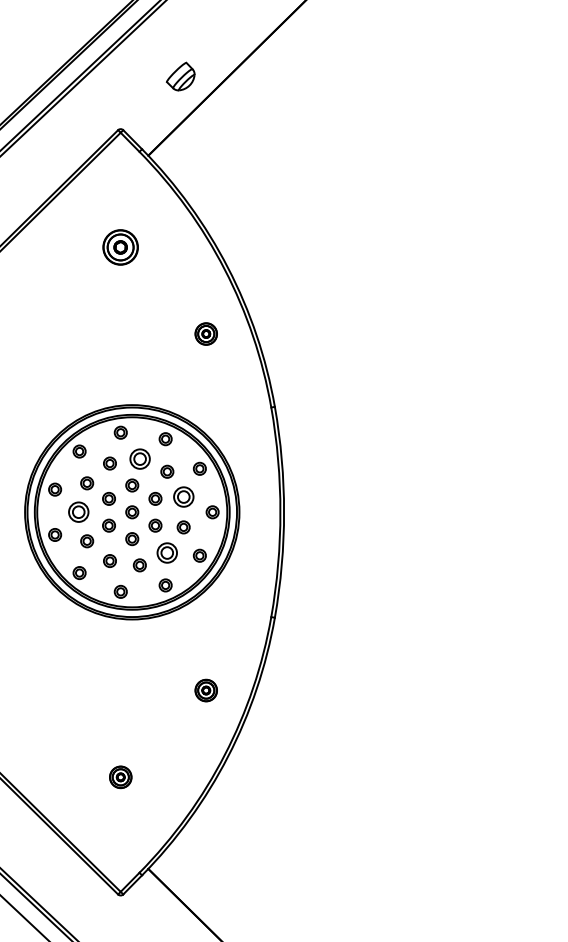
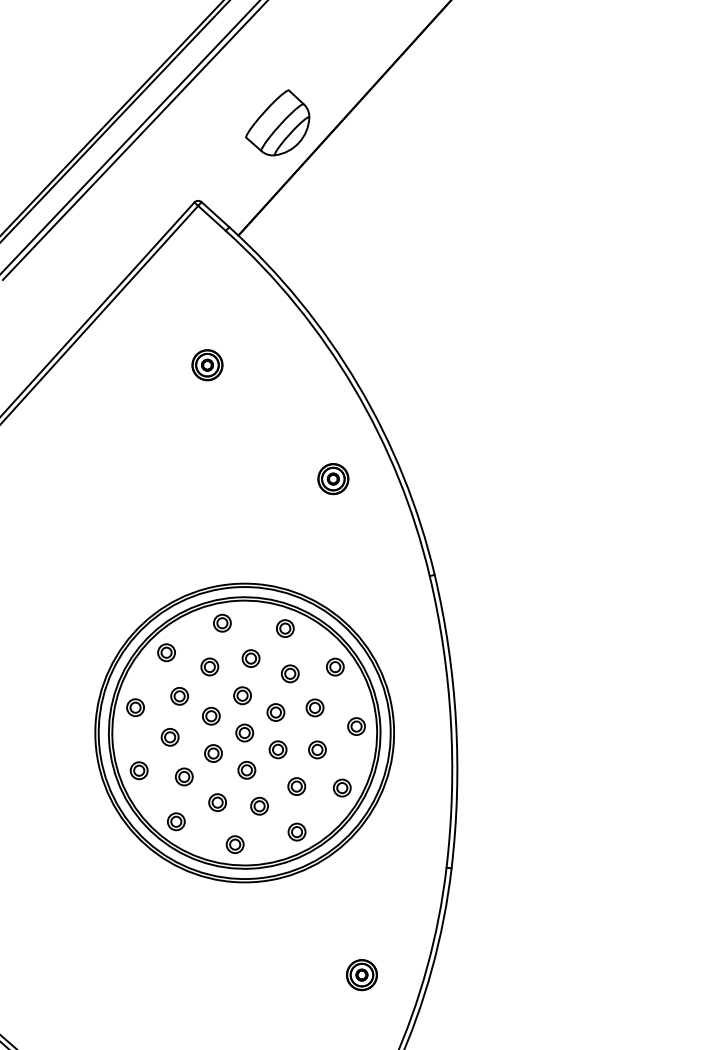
part: (180, 76) -> (276, 122), size x1.67
part: (120, 246) -> (207, 364), size x0.62
part: (139, 459) -> (250, 658), size x0.62
part: (183, 497) -> (314, 708), size x0.62
part: (78, 512) -> (169, 737), size x0.62
part: (167, 552) -> (296, 786), size x0.62

